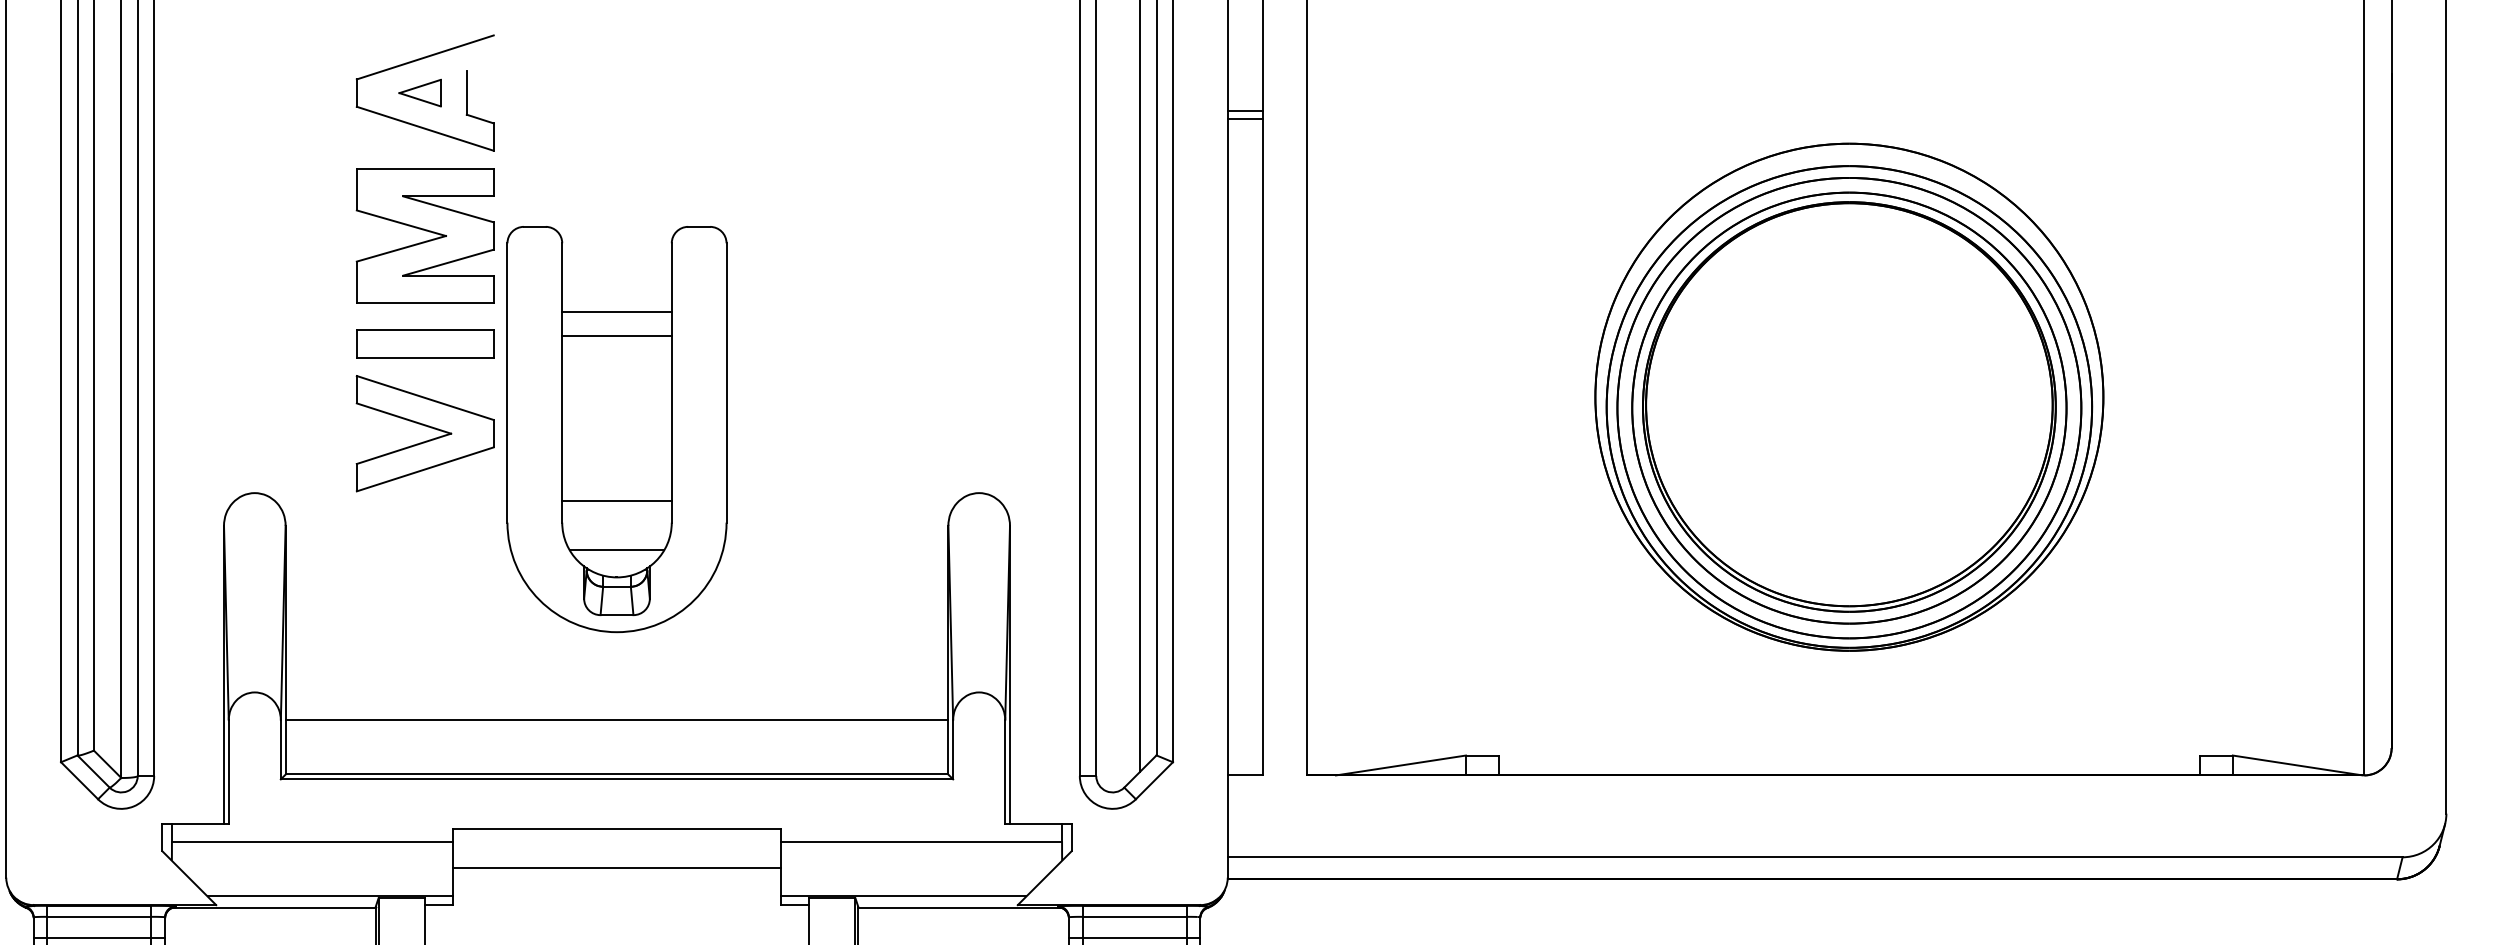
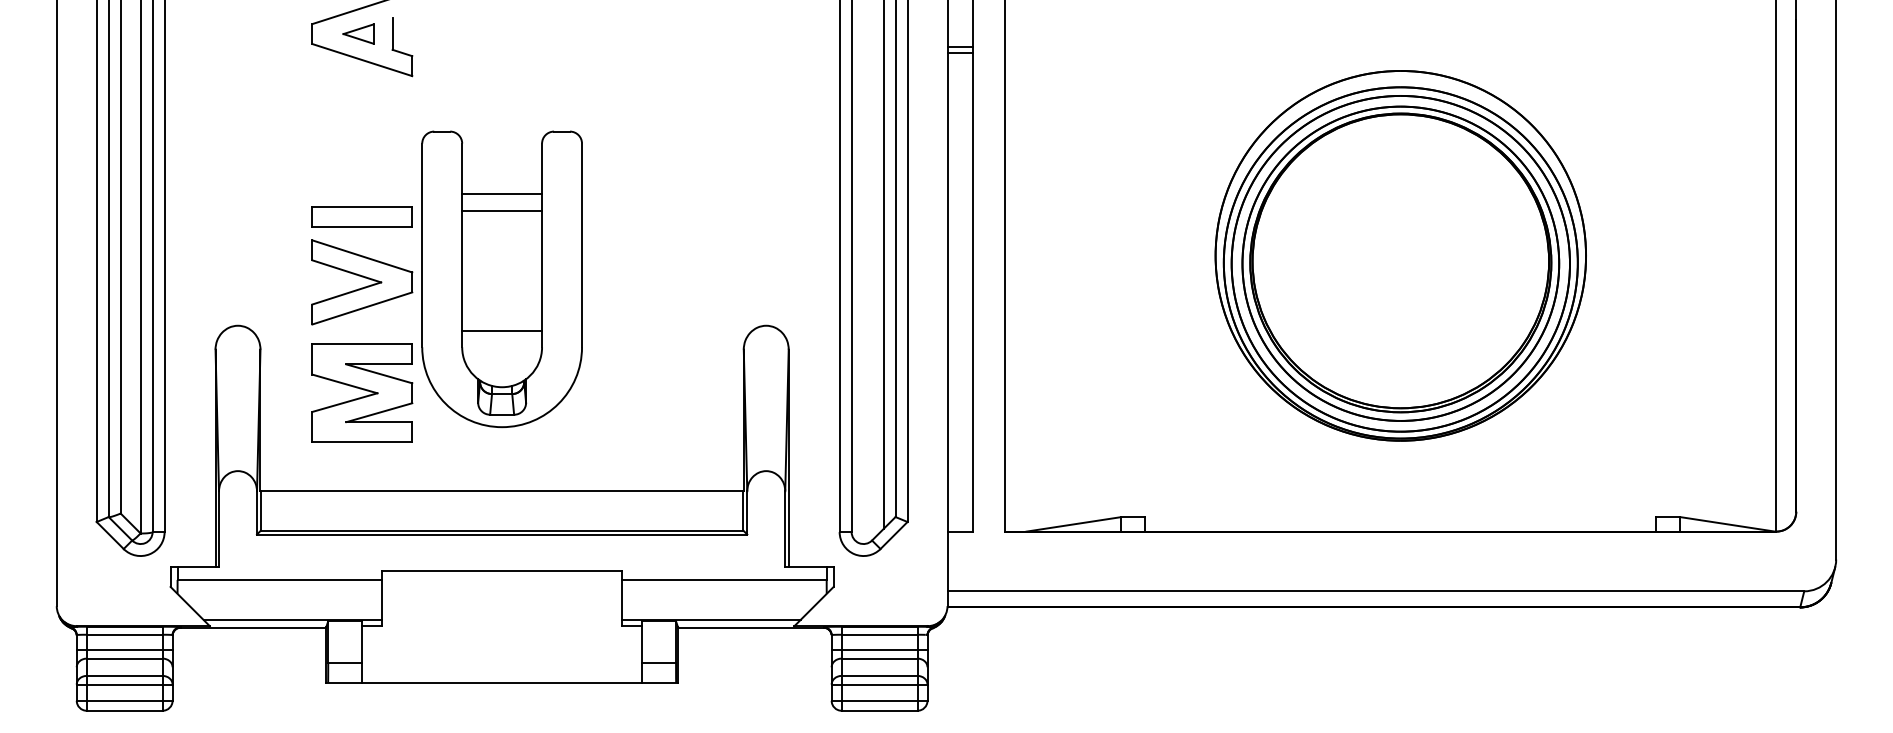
part: (425, 234) -> (362, 392), moved
line: (616, 550) -> (501, 367), removed
line: (616, 867) -> (501, 598), removed

